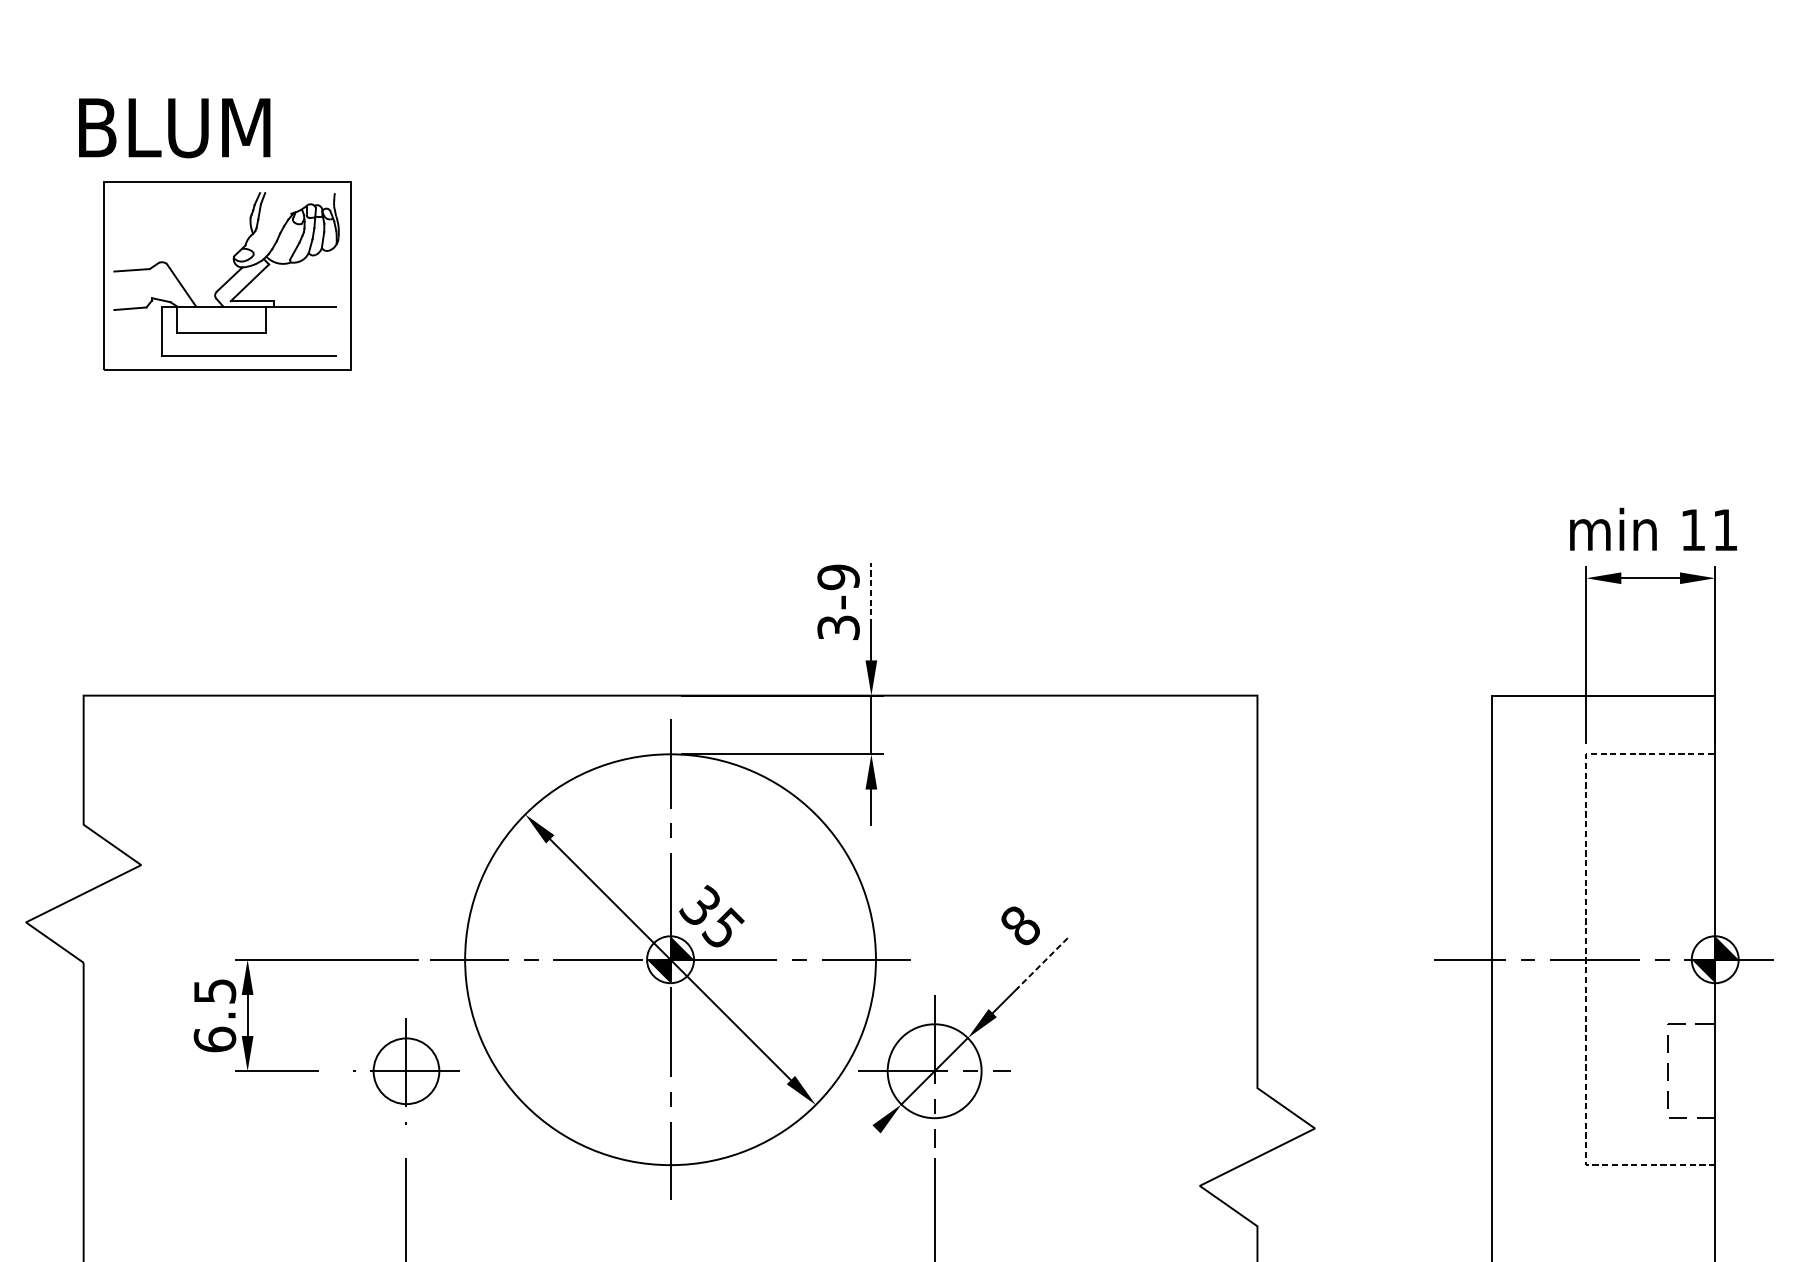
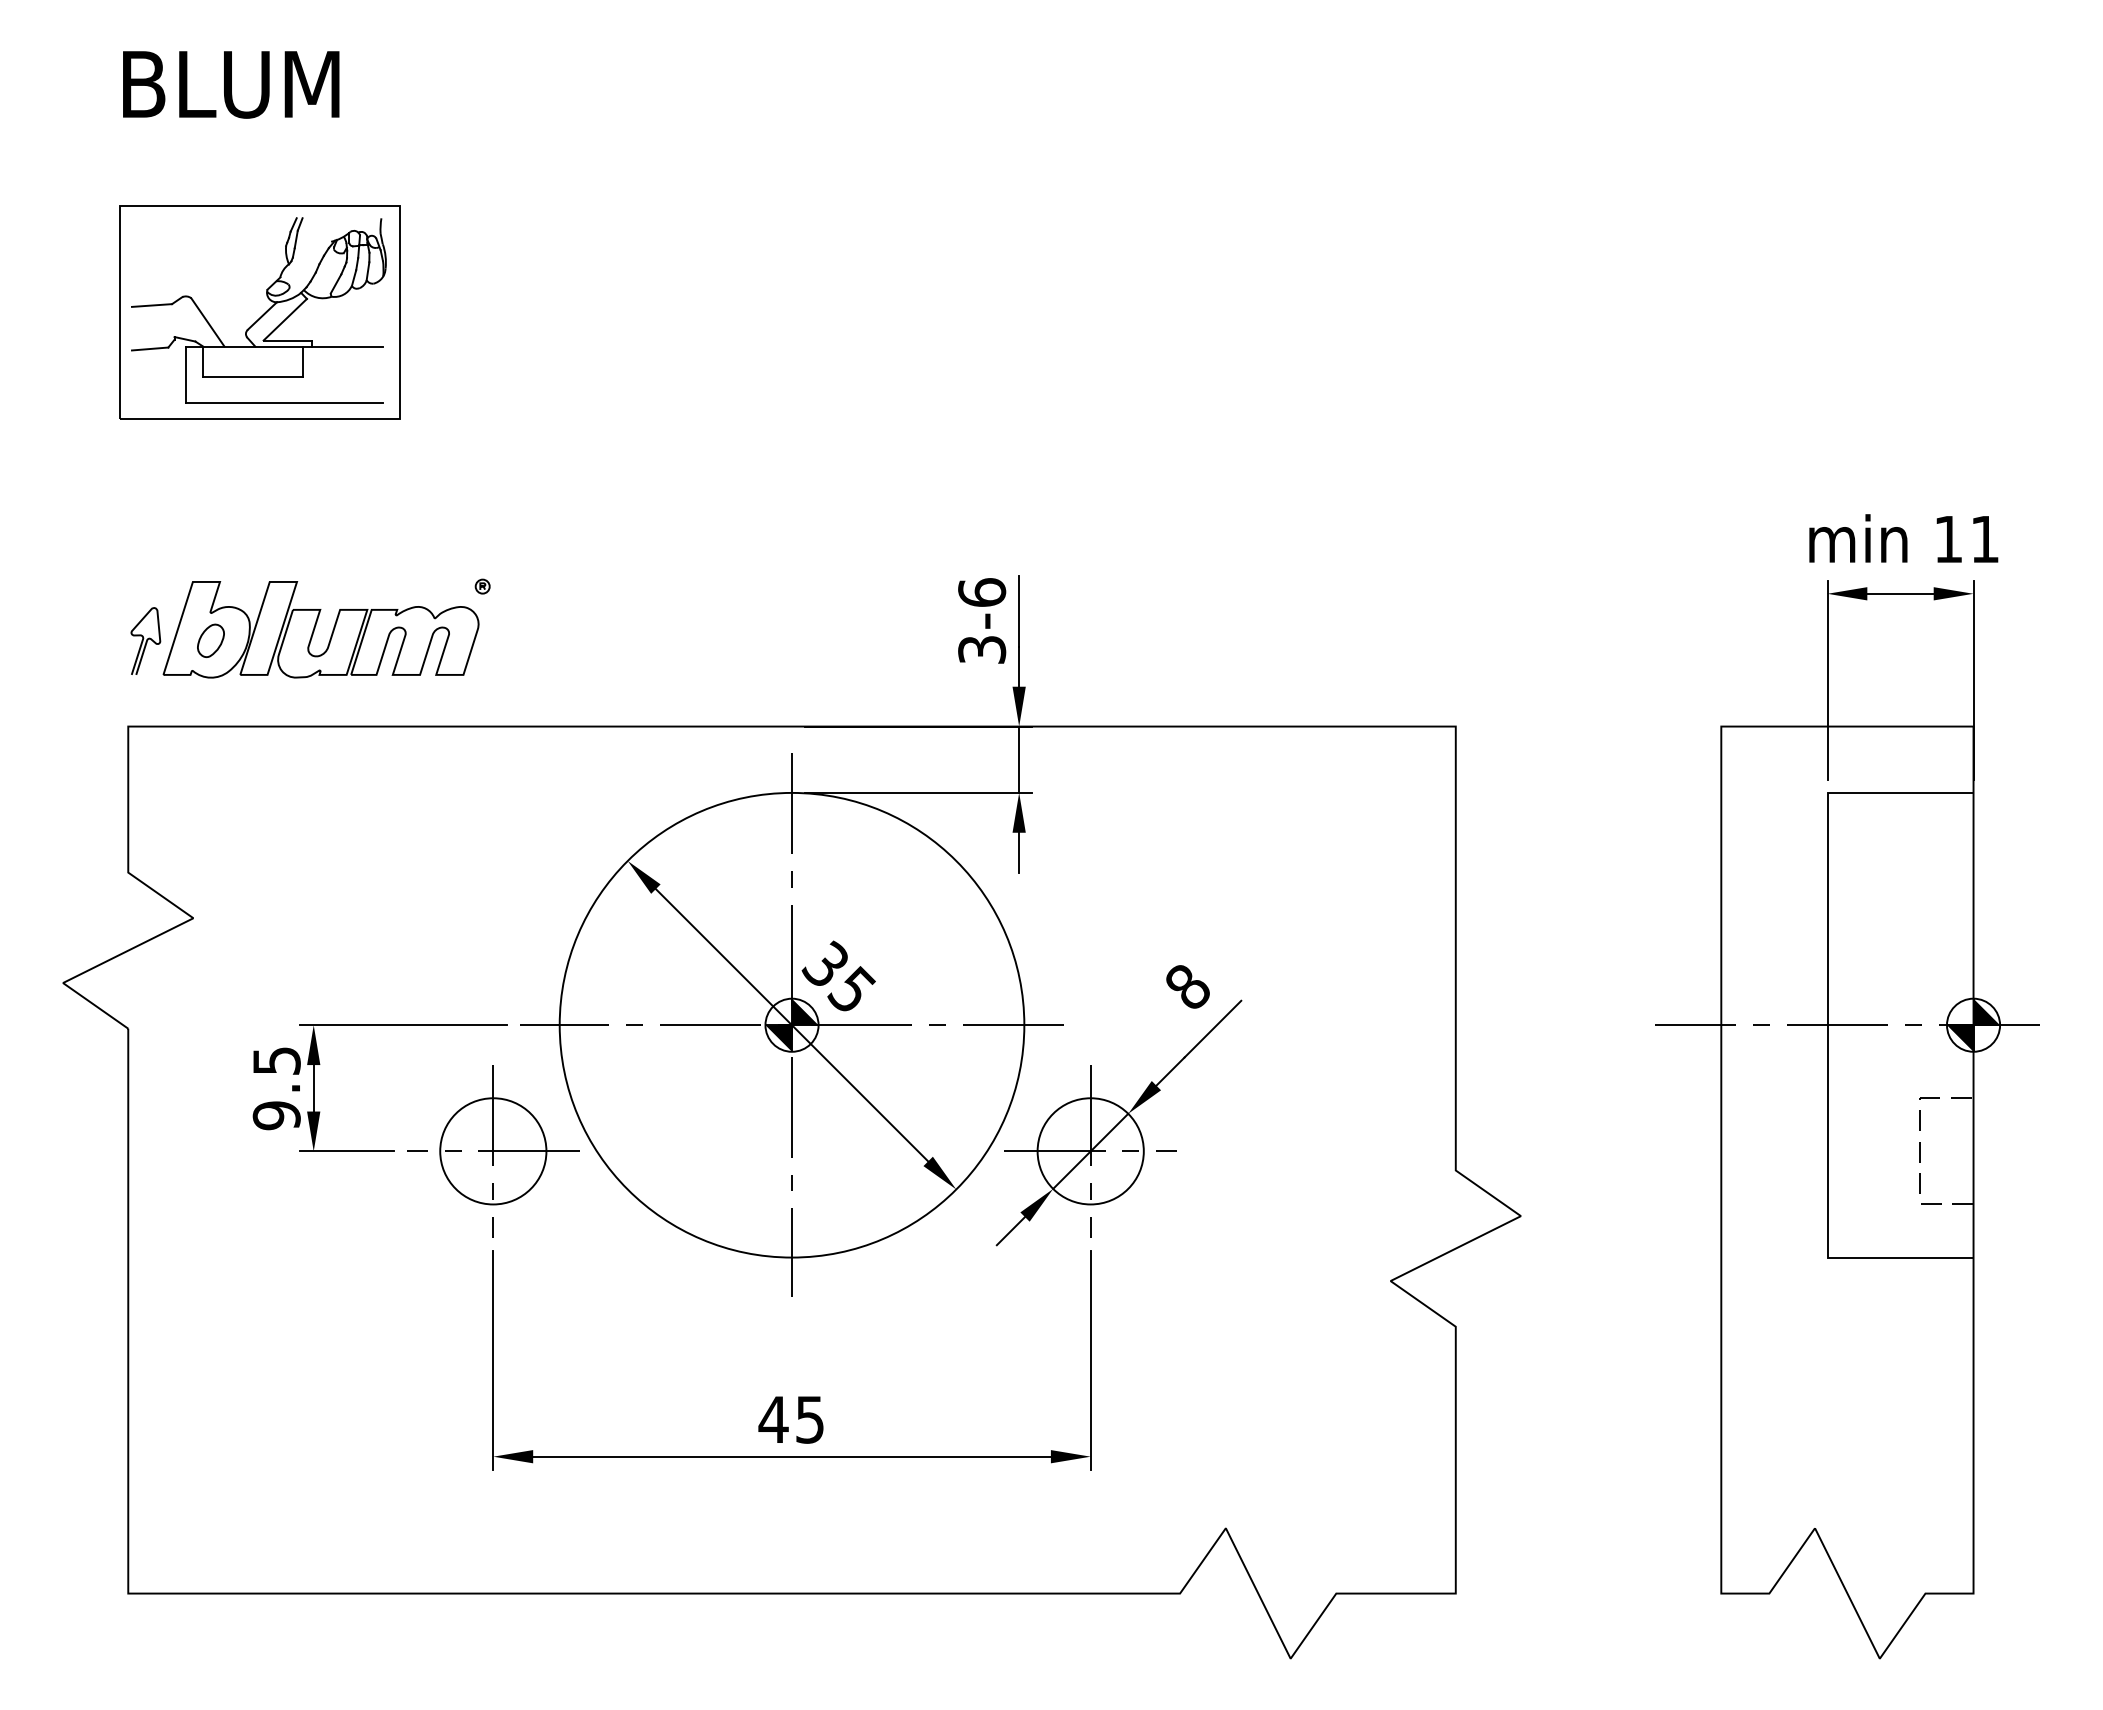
part: (227, 276) -> (259, 312), moved
text: (838, 577) -> (982, 592), 3-9 -> 3-6
line: (871, 593) -> (1019, 610), dashed -> solid
part: (244, 608) -> (310, 628), added
line: (1586, 959) -> (1827, 1024), dashed -> solid
line: (1042, 963) -> (1212, 1029), dashed -> solid
text: (214, 1039) -> (276, 1115), 6.5 -> 9.5
part: (406, 1071) -> (493, 1151), size x1.43
line: (863, 1142) -> (1010, 1231), added

